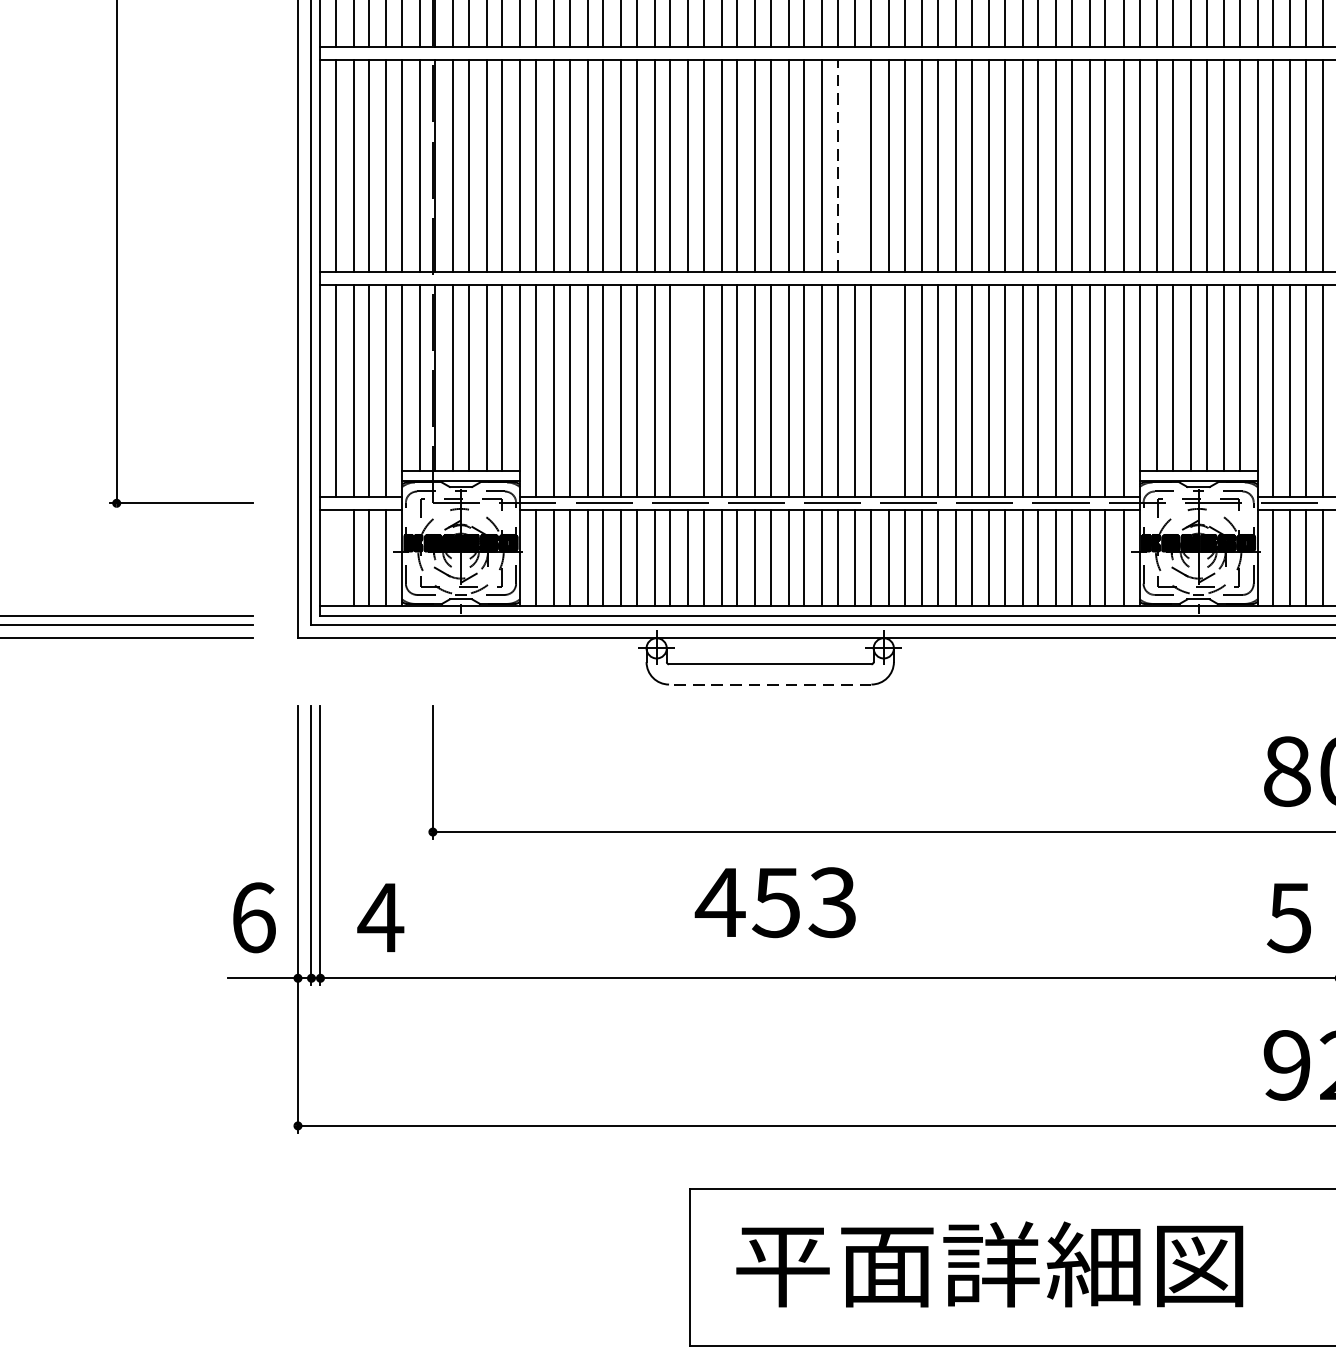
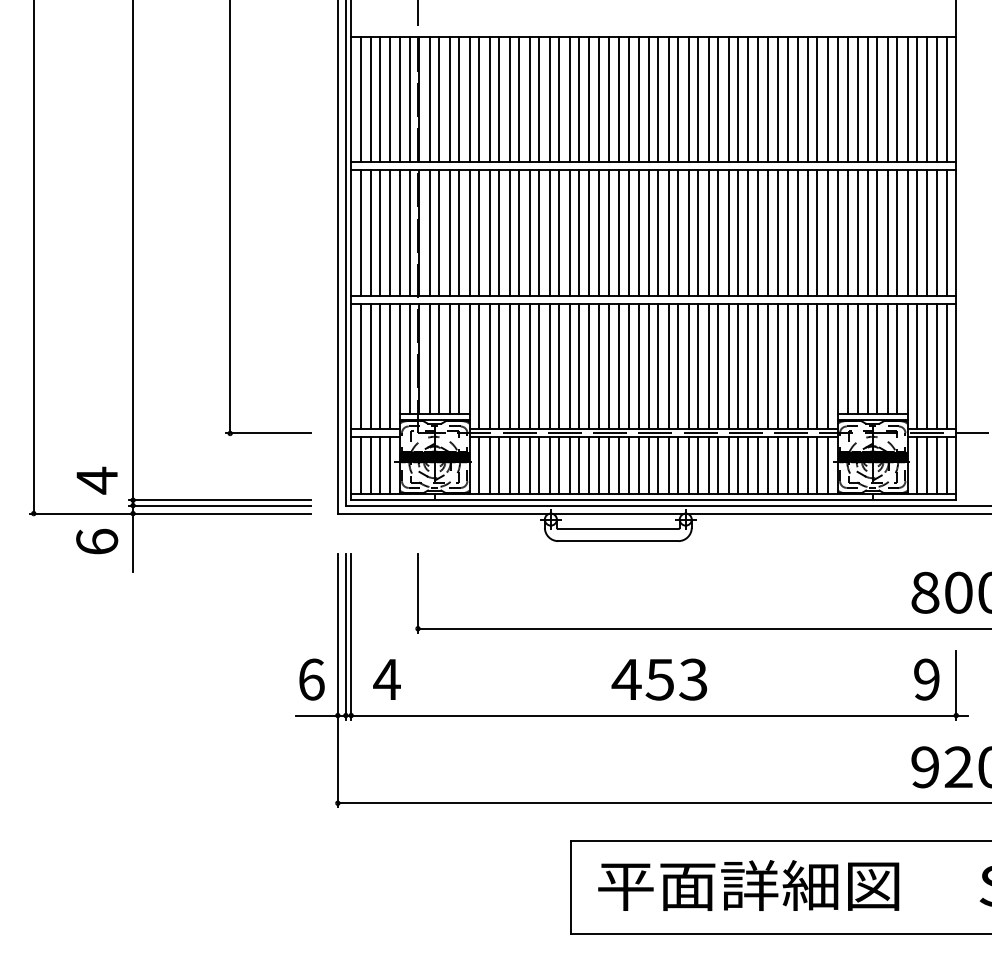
line: (854, 164) -> (668, 232), added
line: (837, 166) -> (658, 233), dashed -> solid
line: (688, 390) -> (569, 366), added
line: (888, 390) -> (688, 366), added
line: (336, 557) -> (360, 465), added
line: (768, 685) -> (617, 541), dashed -> solid
text: (773, 902) -> (658, 679), moved
text: (1289, 917) -> (926, 679), 5 -> 9

